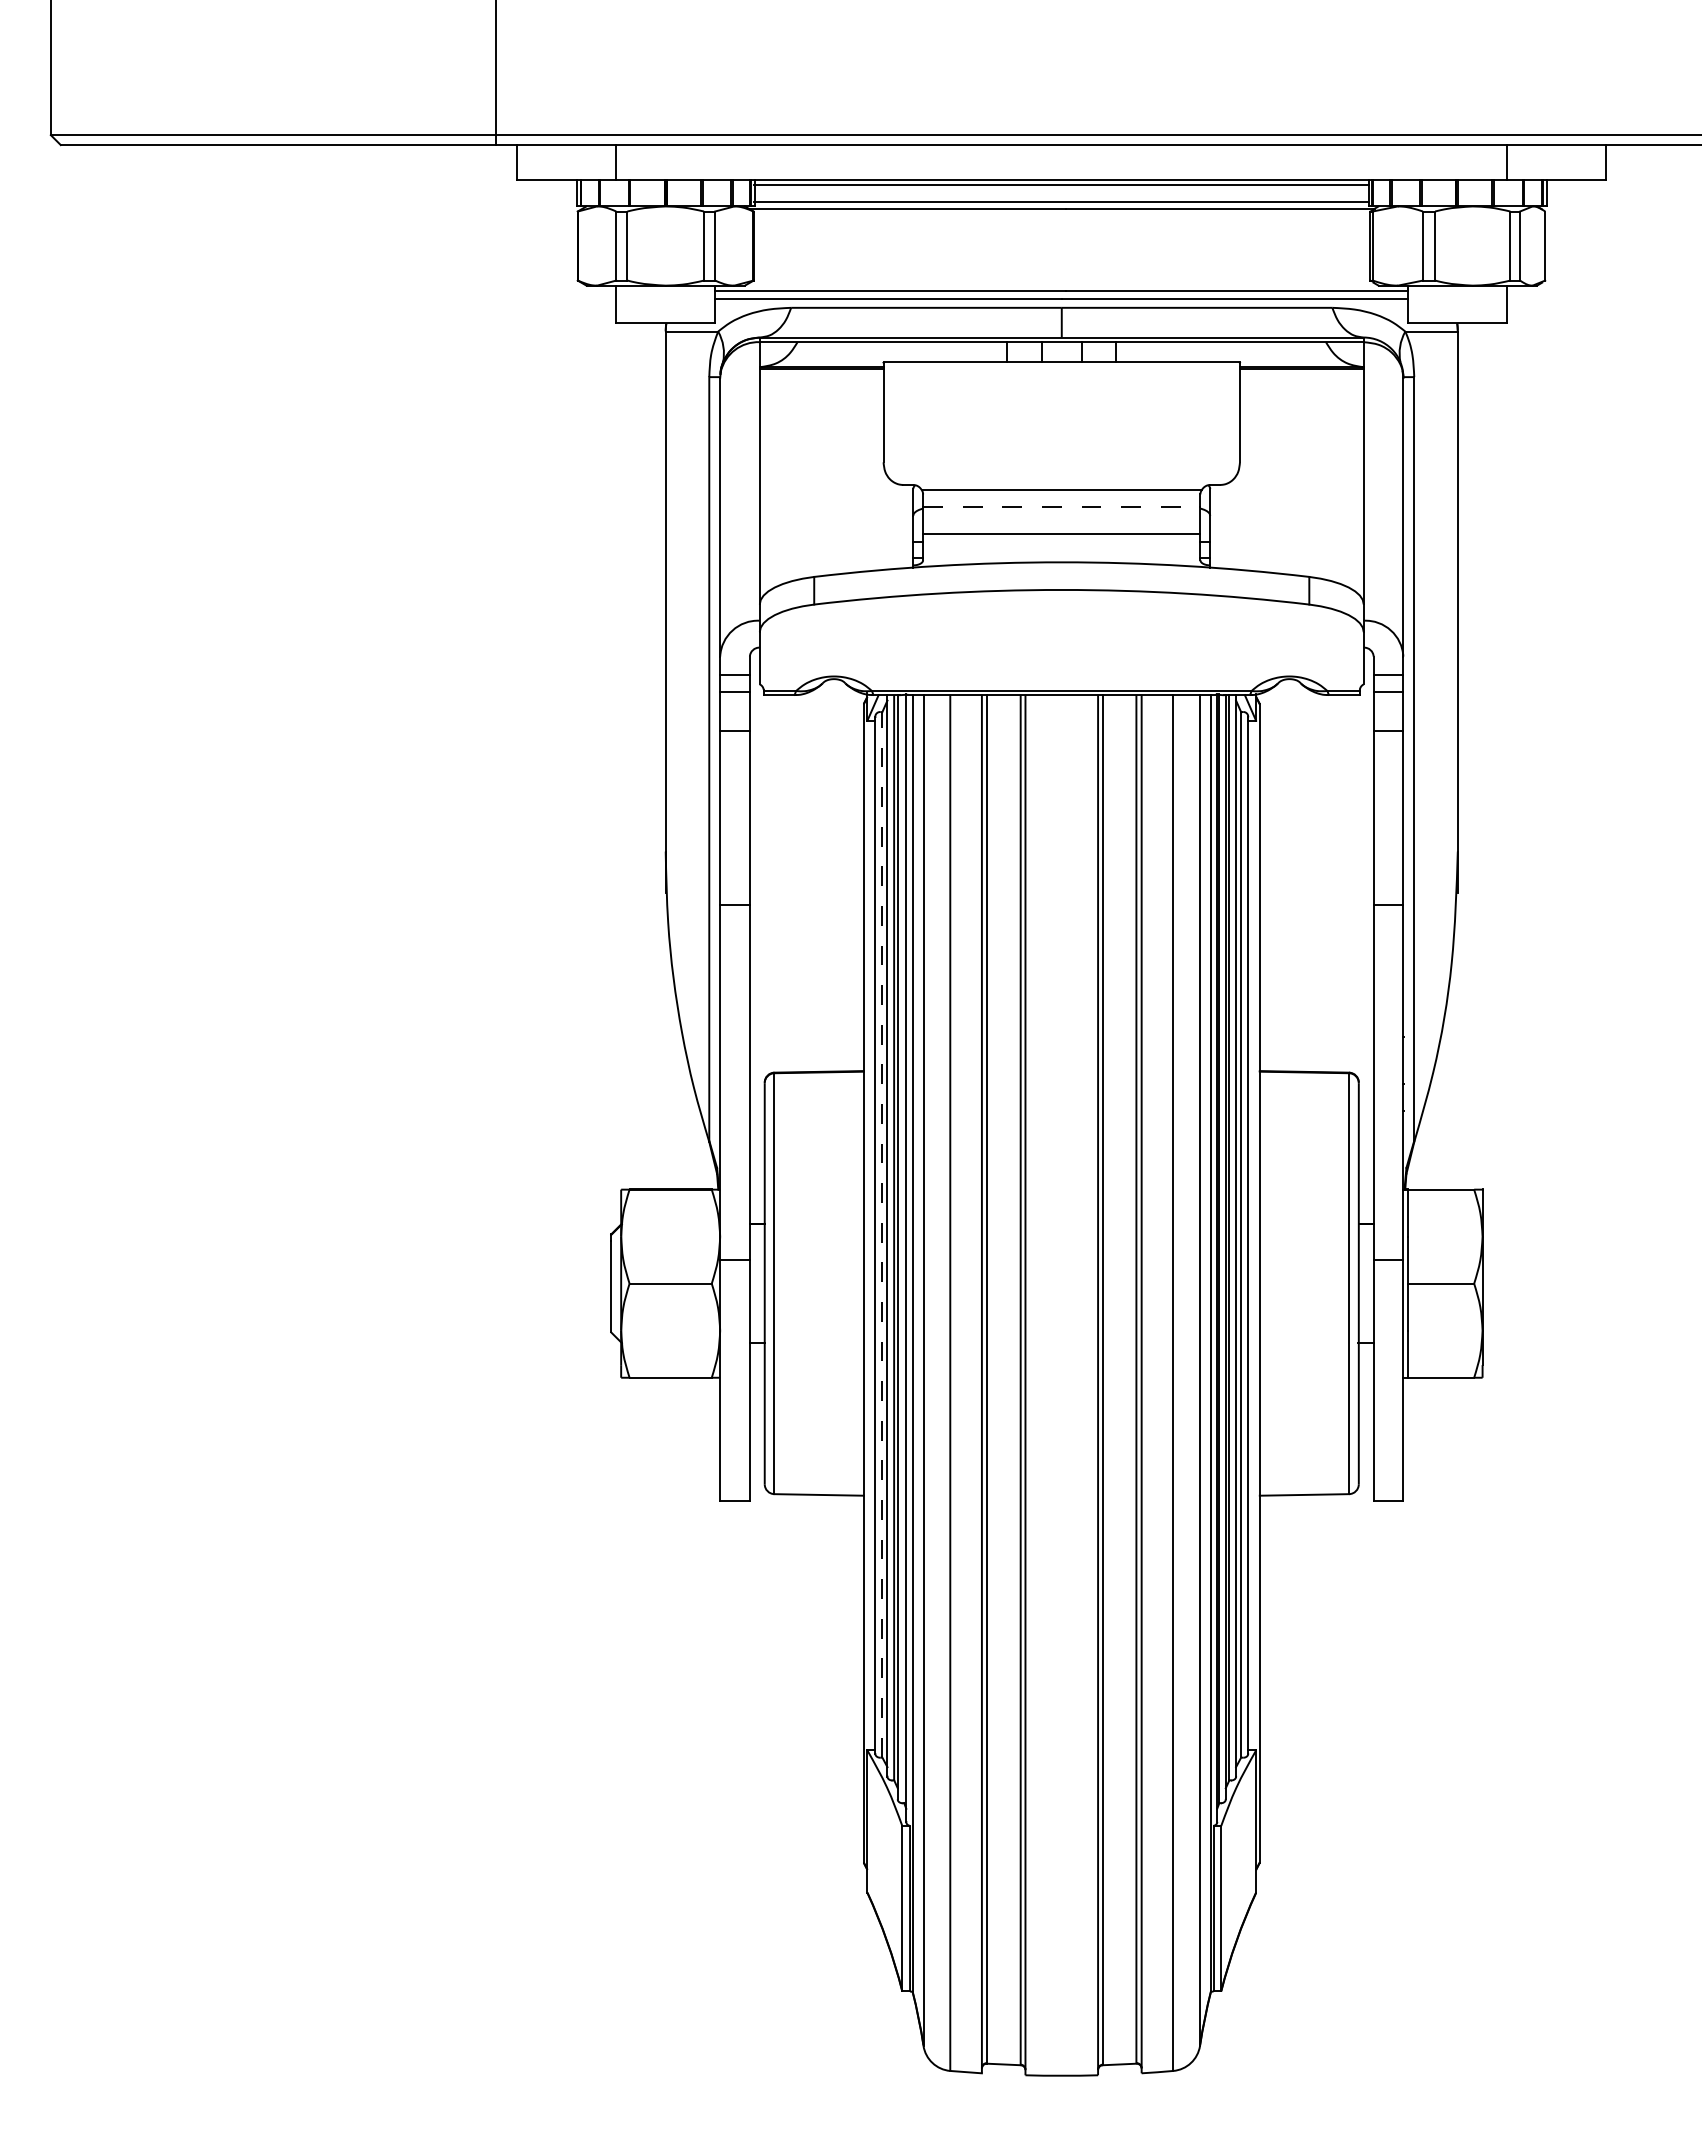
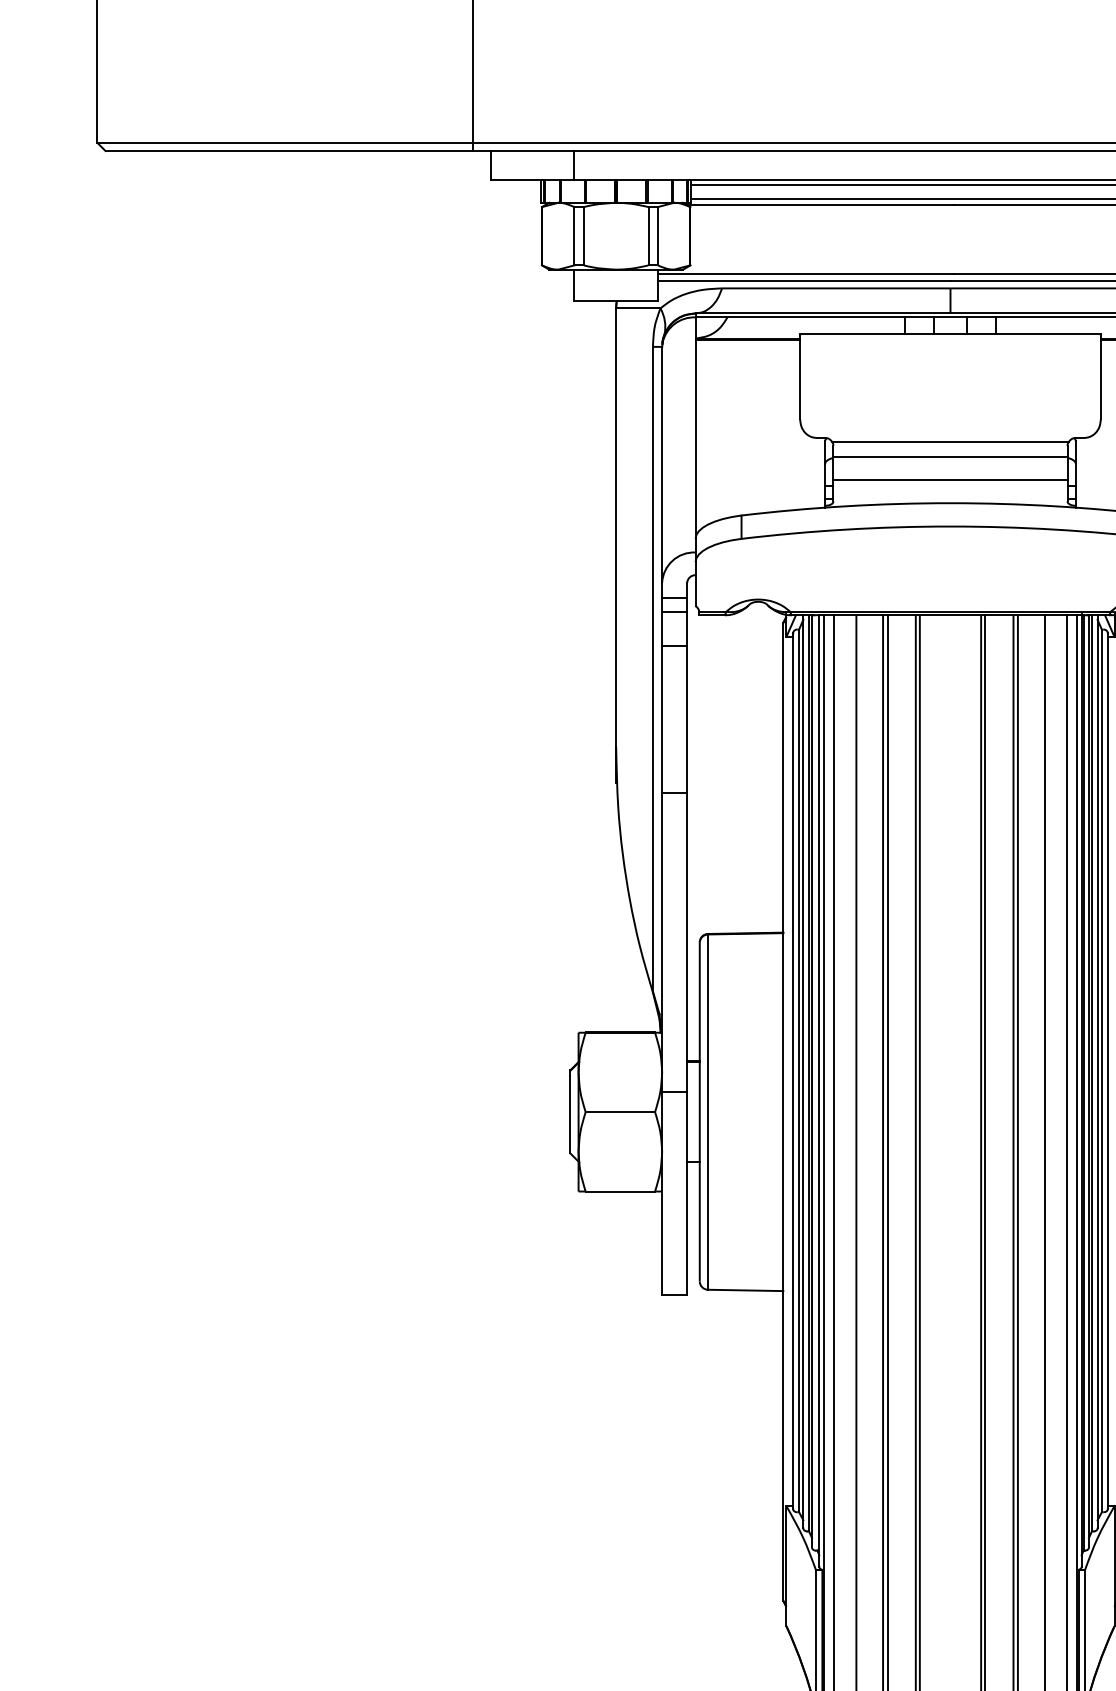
line: (1061, 507) -> (950, 456), dashed -> solid
line: (882, 1234) -> (799, 1070), dashed -> solid

